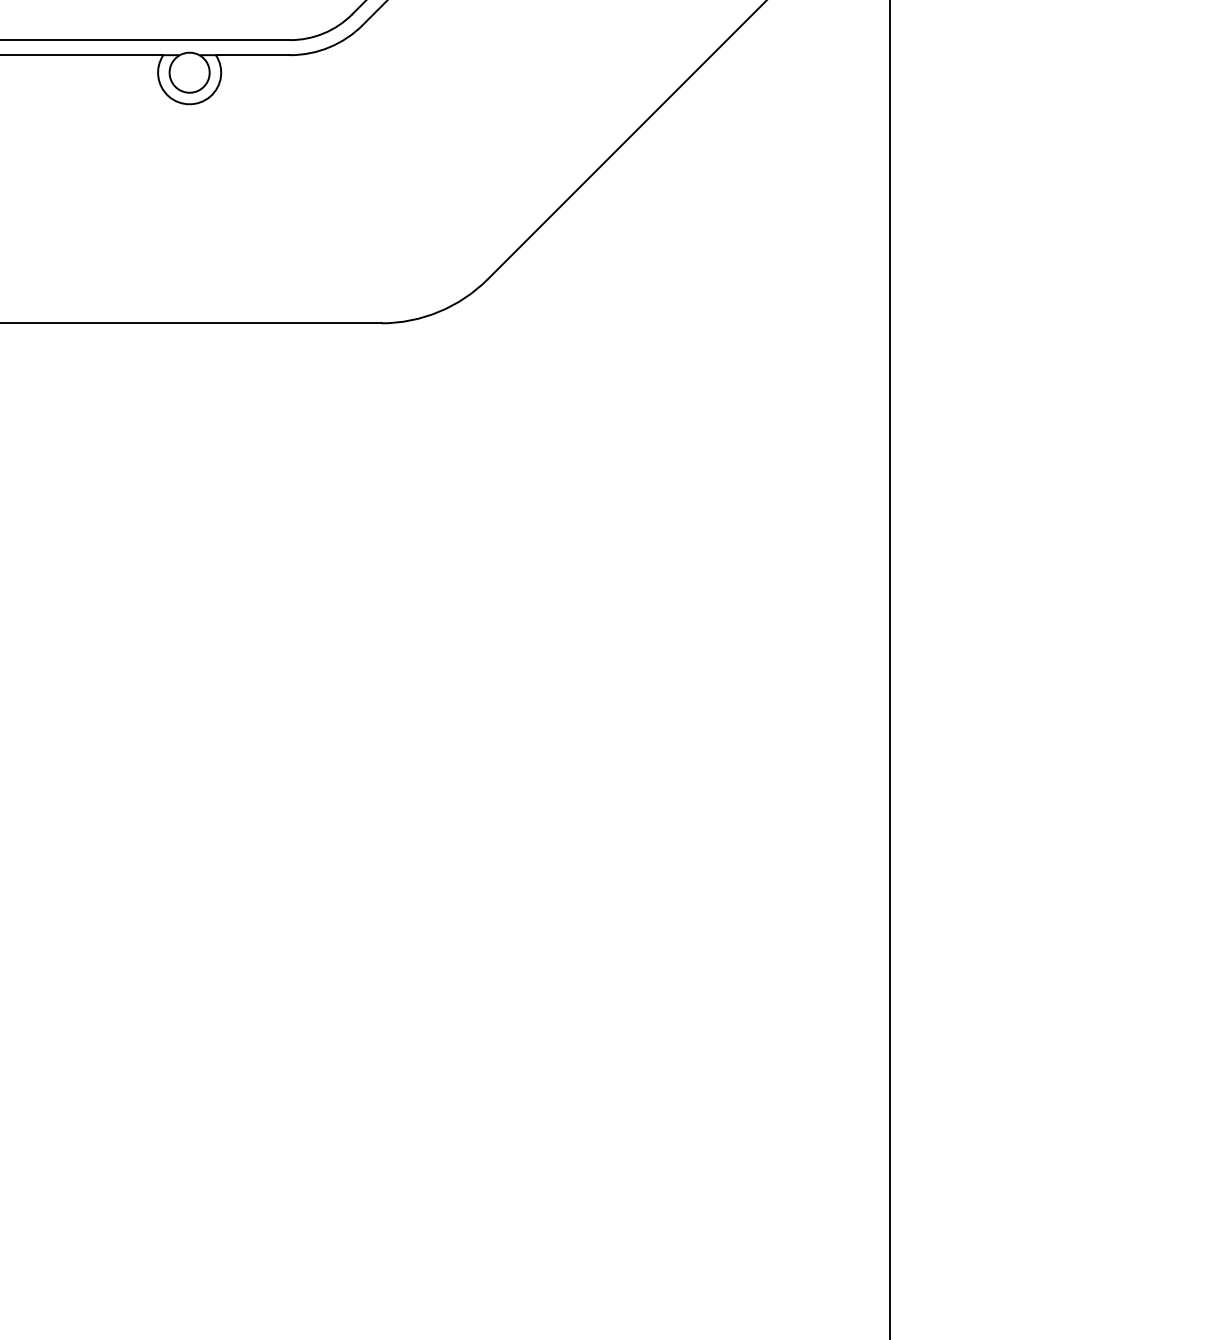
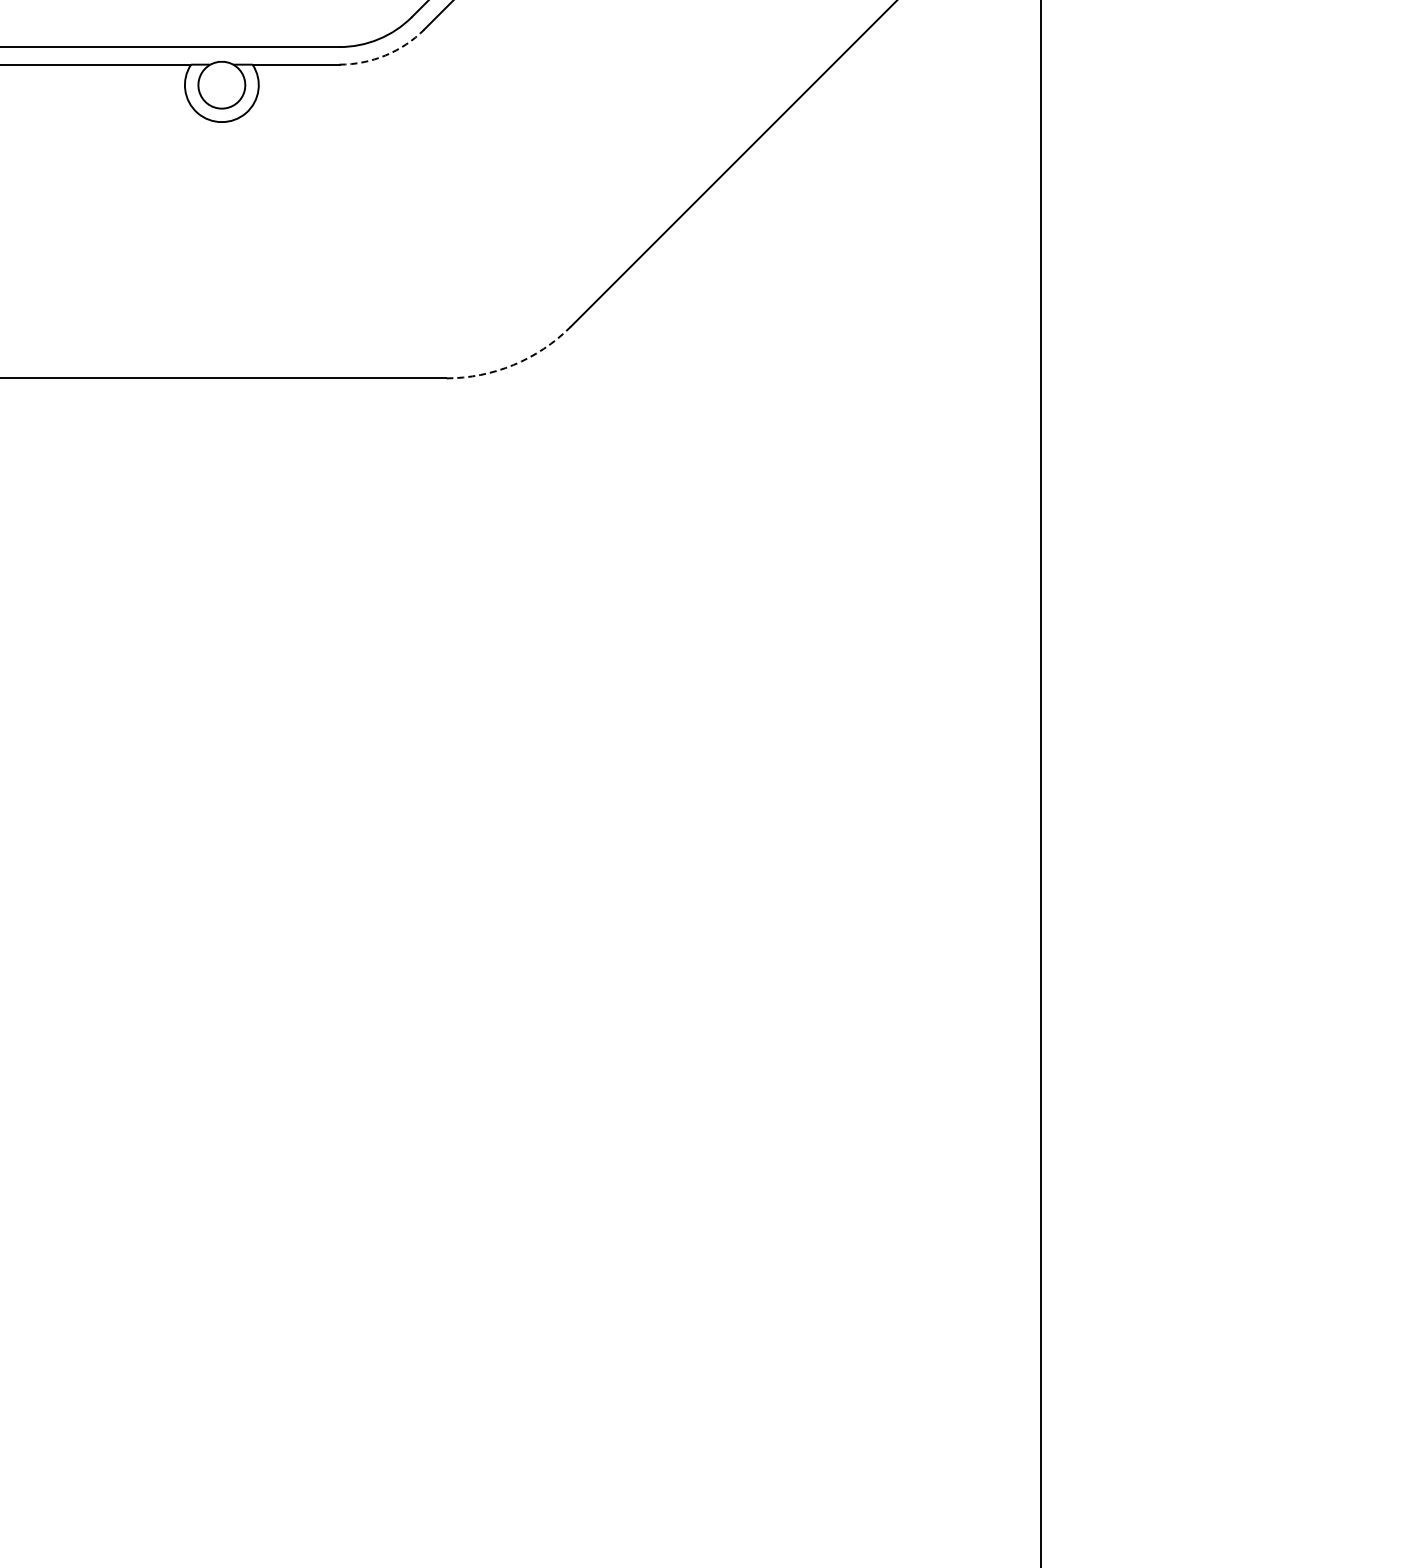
arc: (329, 47) -> (385, 55), solid -> dashed
arc: (438, 311) -> (513, 364), solid -> dashed

